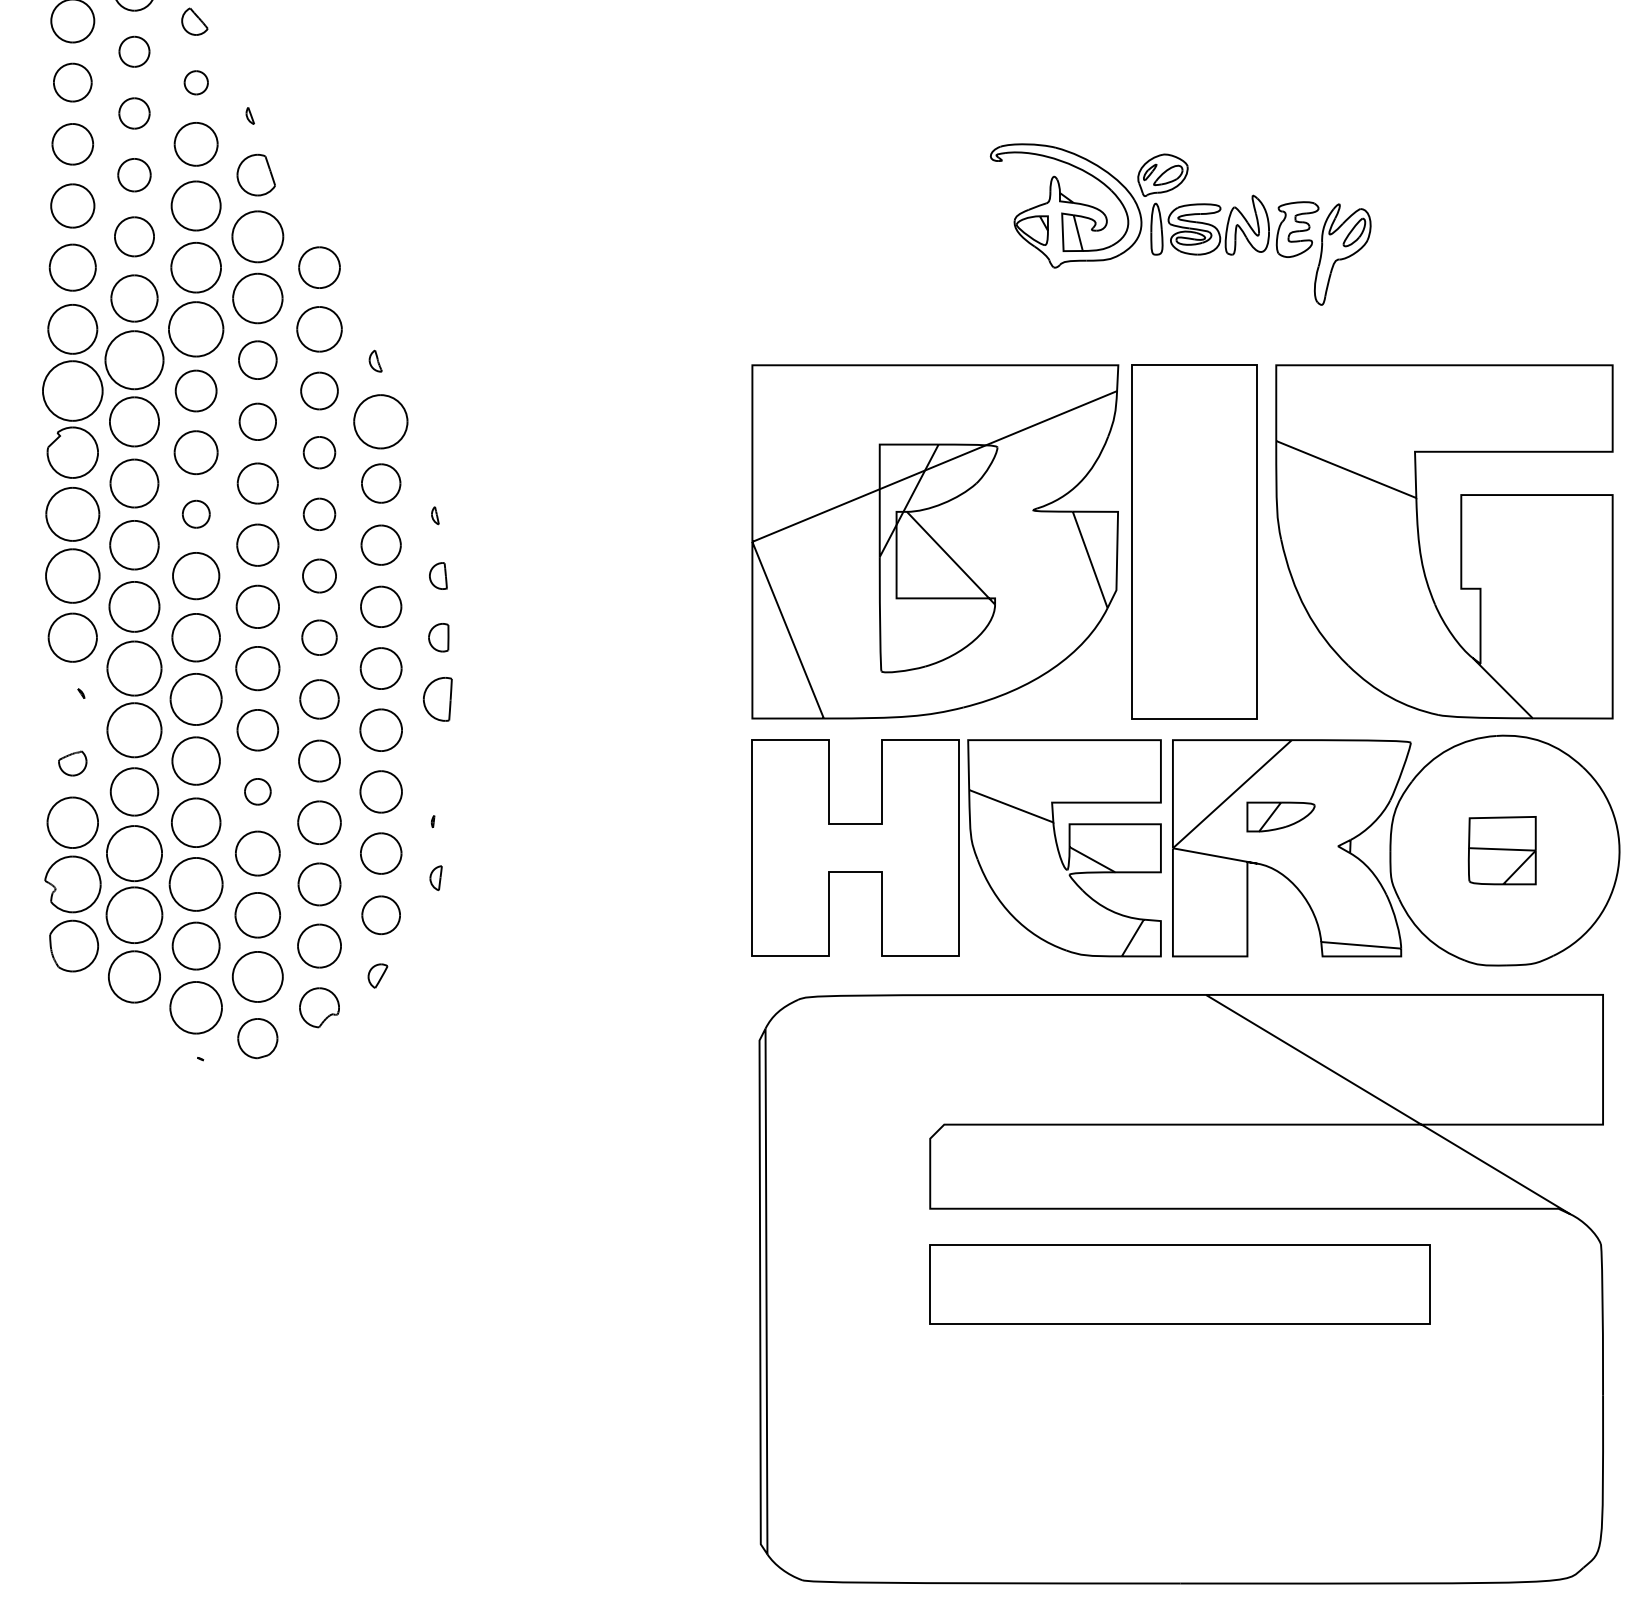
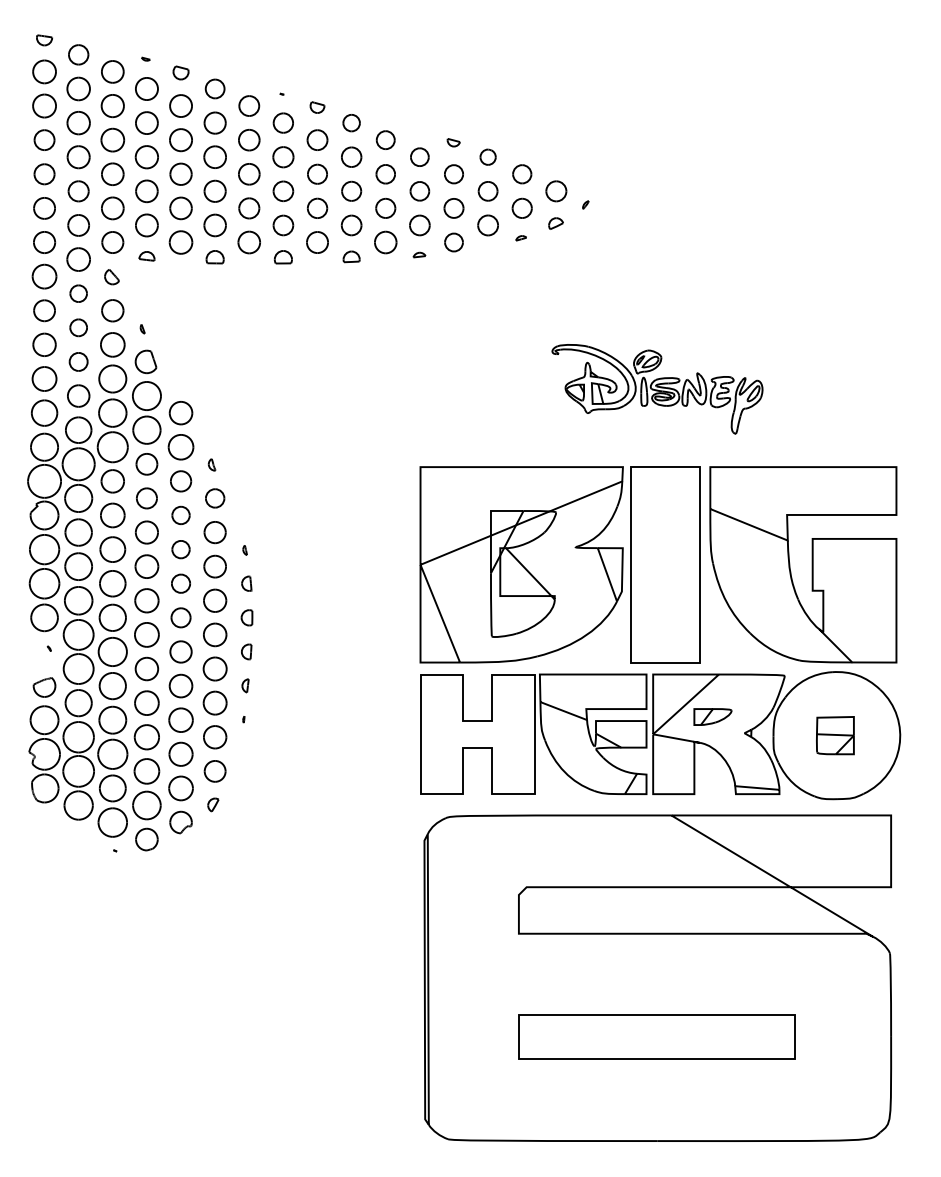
part: (195, 82) -> (112, 310), size x1.67
part: (381, 421) -> (215, 498), size x0.62
part: (195, 514) -> (112, 549), size x1.67
part: (437, 698) -> (246, 651), size x0.62
part: (72, 763) -> (44, 687), size x1.43
part: (257, 790) -> (146, 702), size x1.67
part: (436, 877) -> (245, 685), moved
part: (1178, 1284) -> (656, 1036), moved

